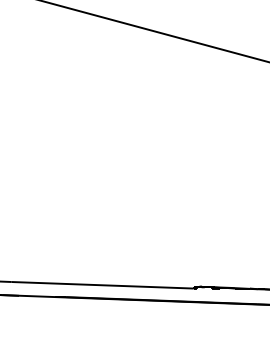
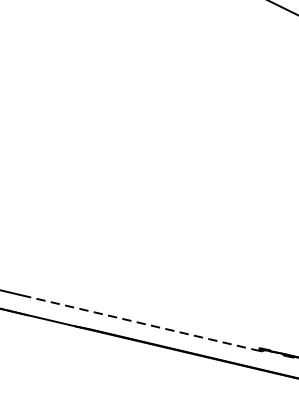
line: (103, 285) -> (141, 323), solid -> dashed

